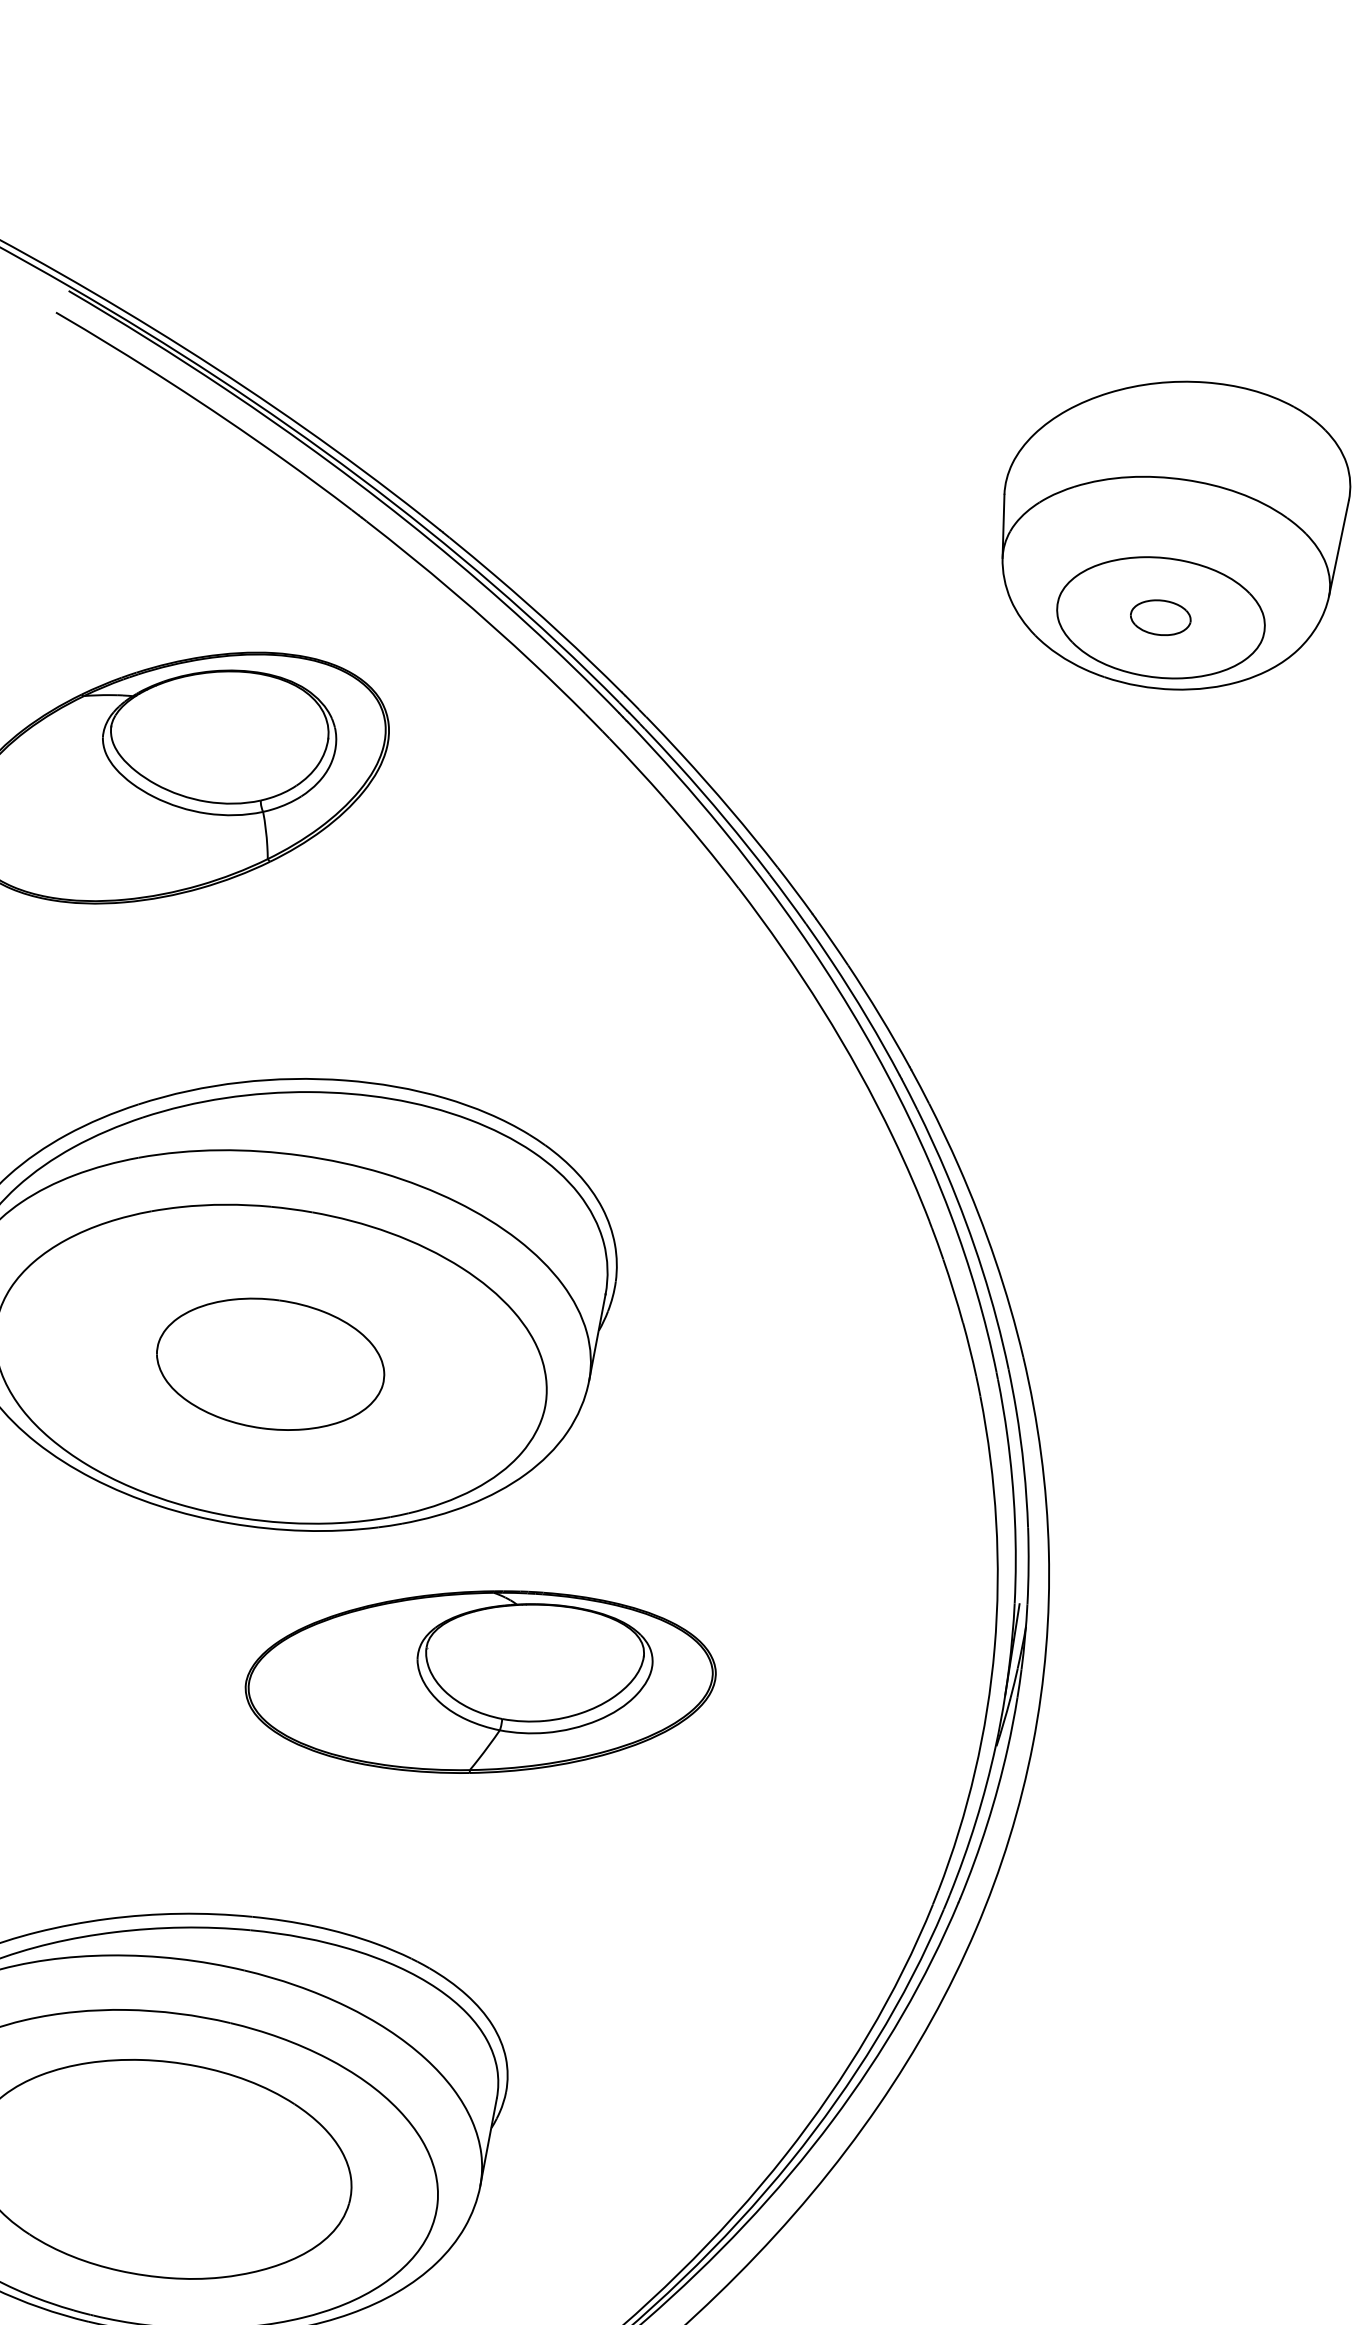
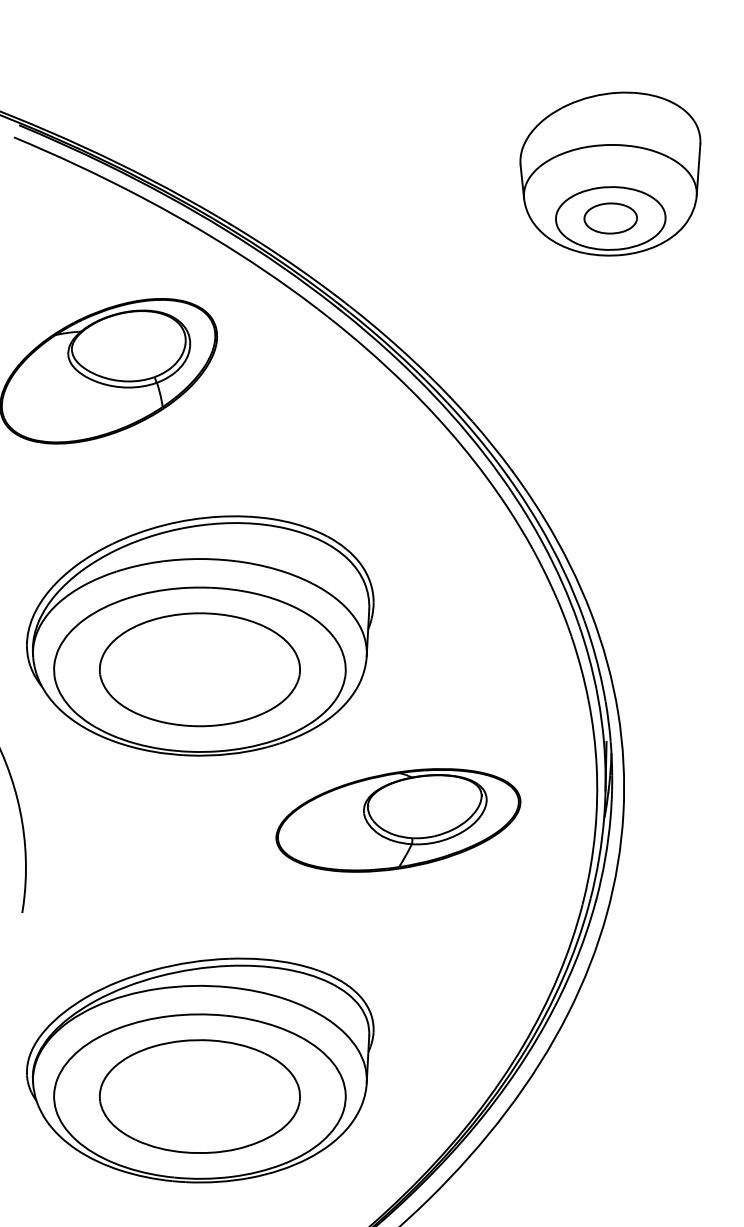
part: (1160, 617) -> (610, 218), size x1.67
part: (270, 1363) -> (199, 669), size x1.67
part: (480, 1682) -> (398, 820), moved

